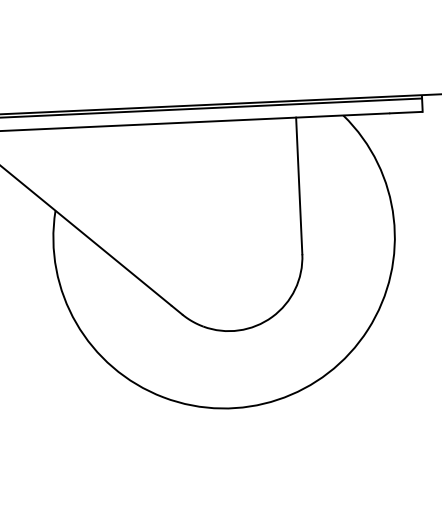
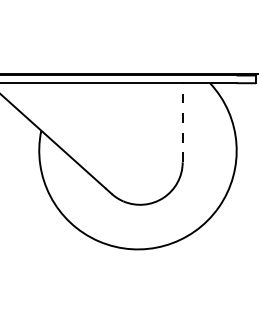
line: (298, 185) -> (182, 122), solid -> dashed

